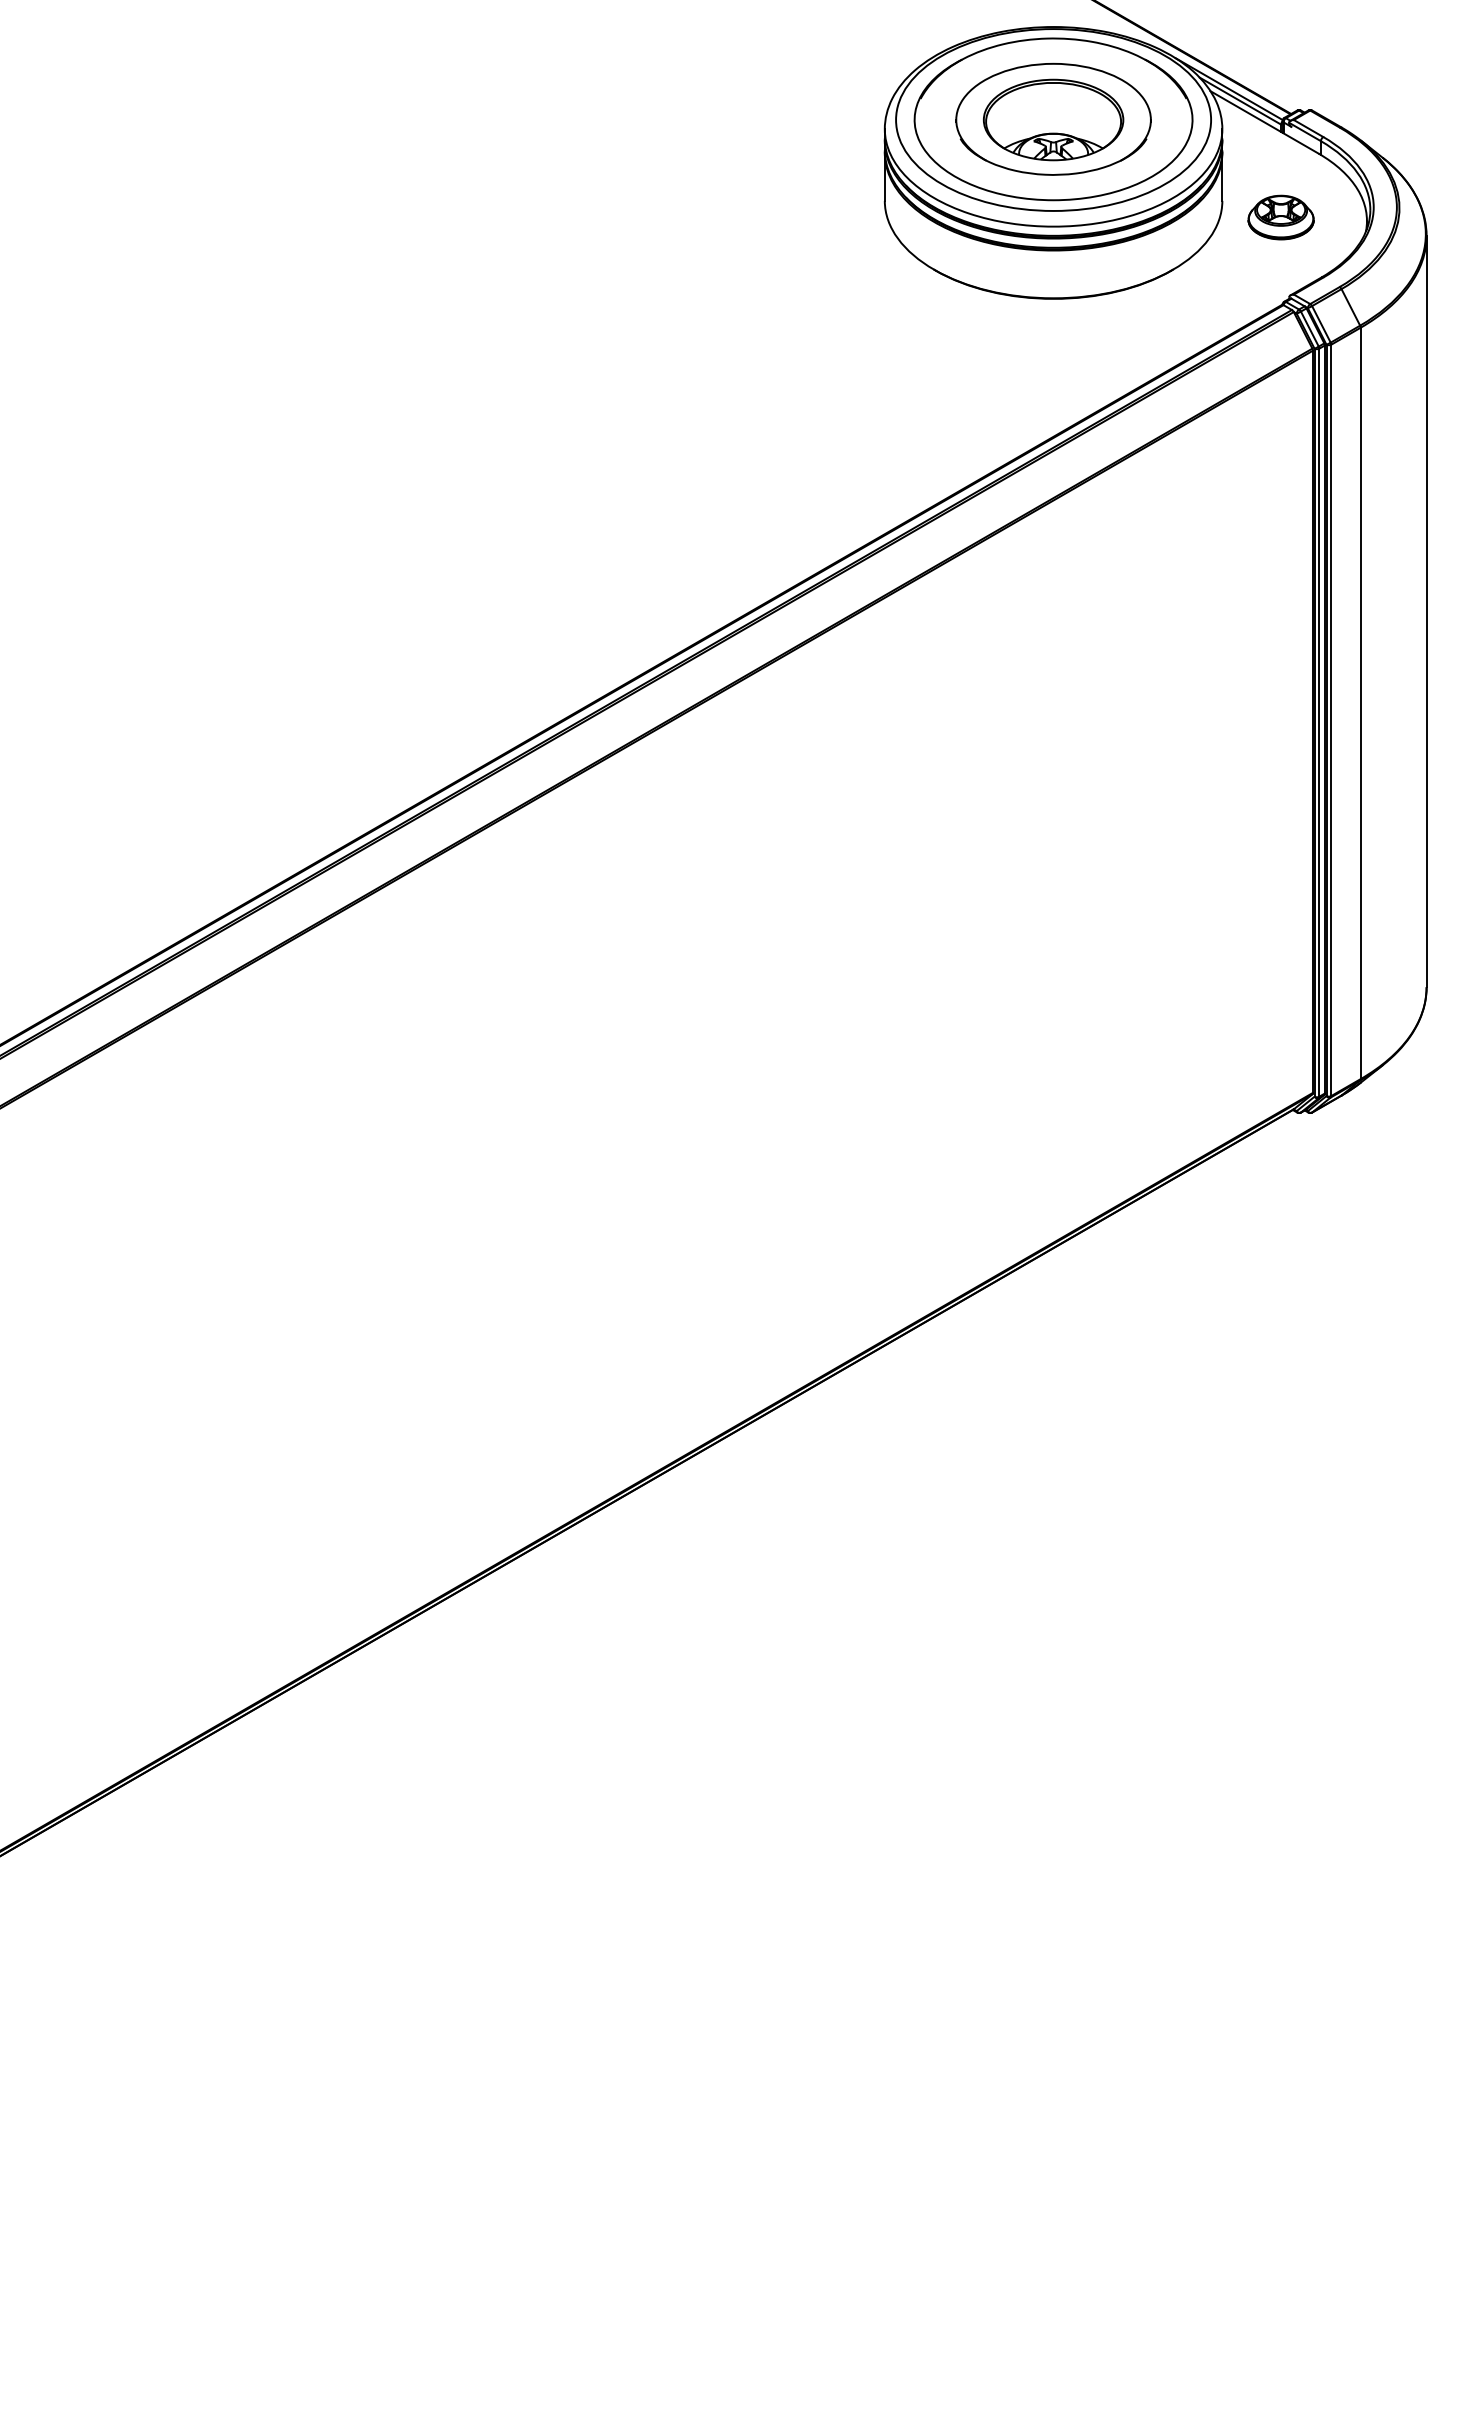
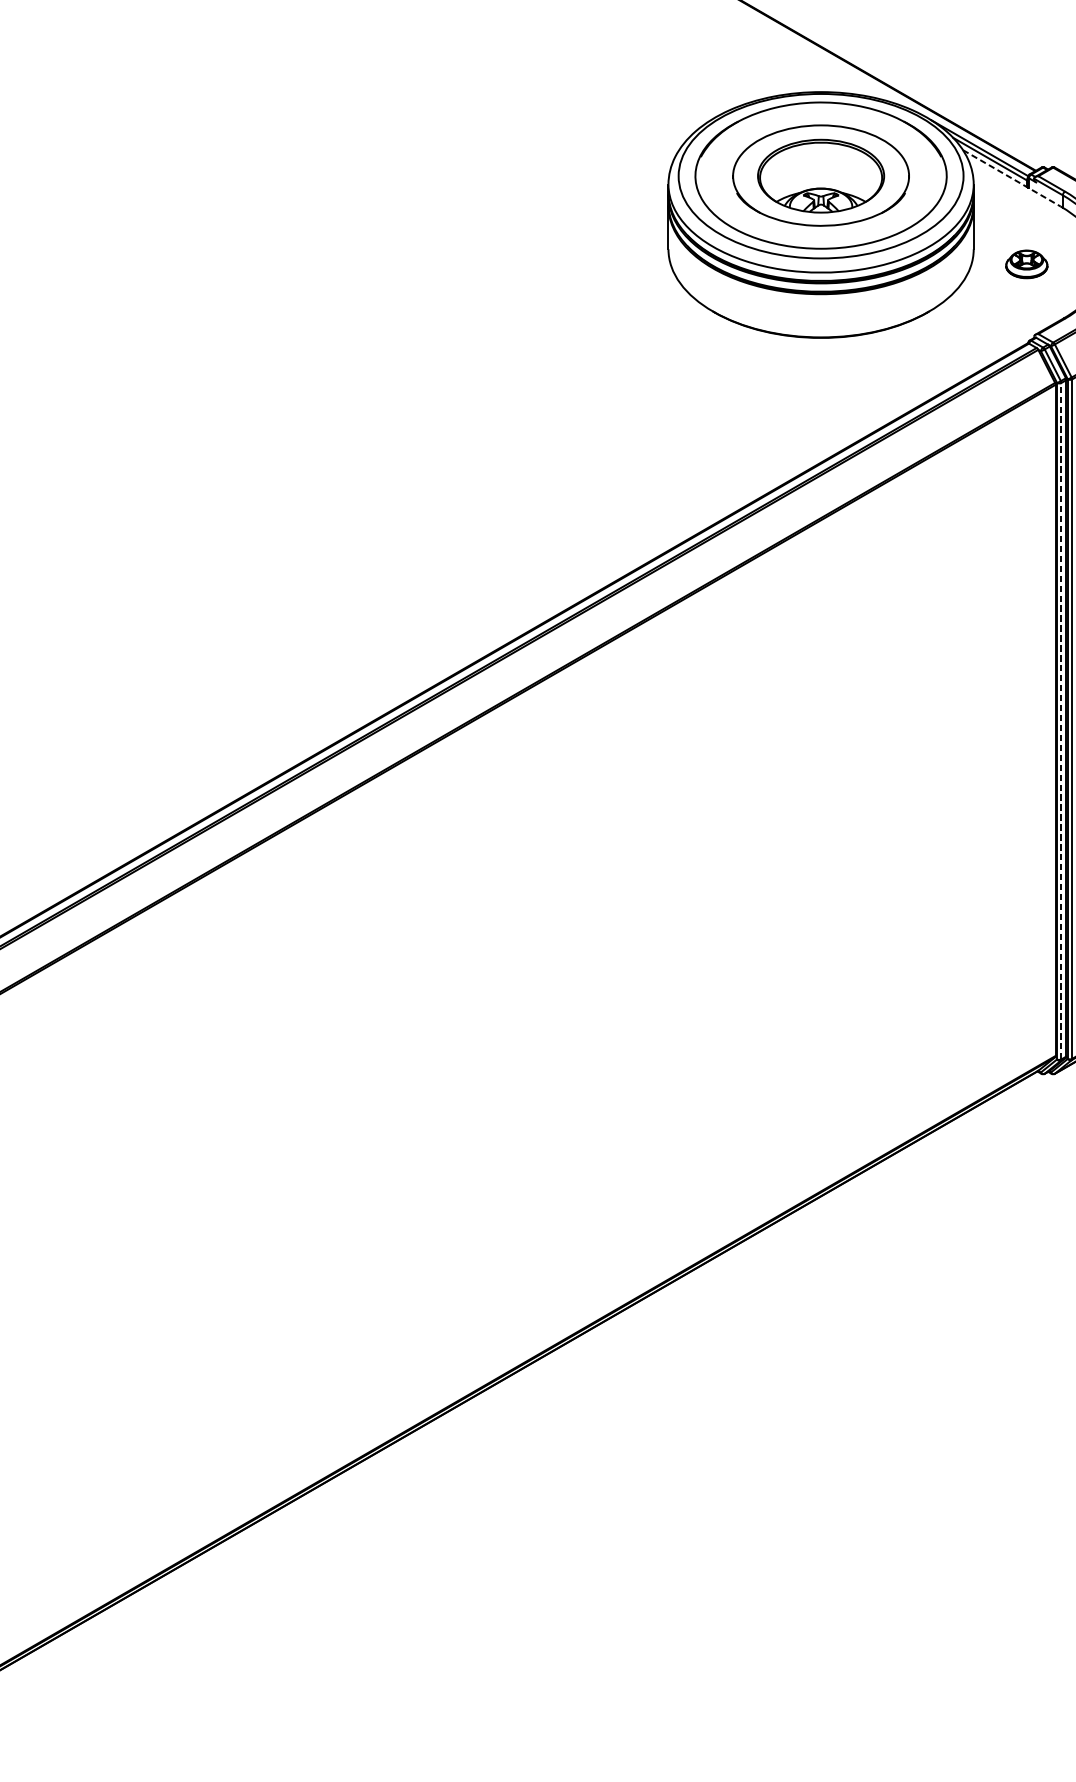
line: (1264, 122) -> (1011, 178), solid -> dashed
part: (1280, 217) -> (1026, 264), size x0.7
line: (1319, 722) -> (1061, 721), solid -> dashed

